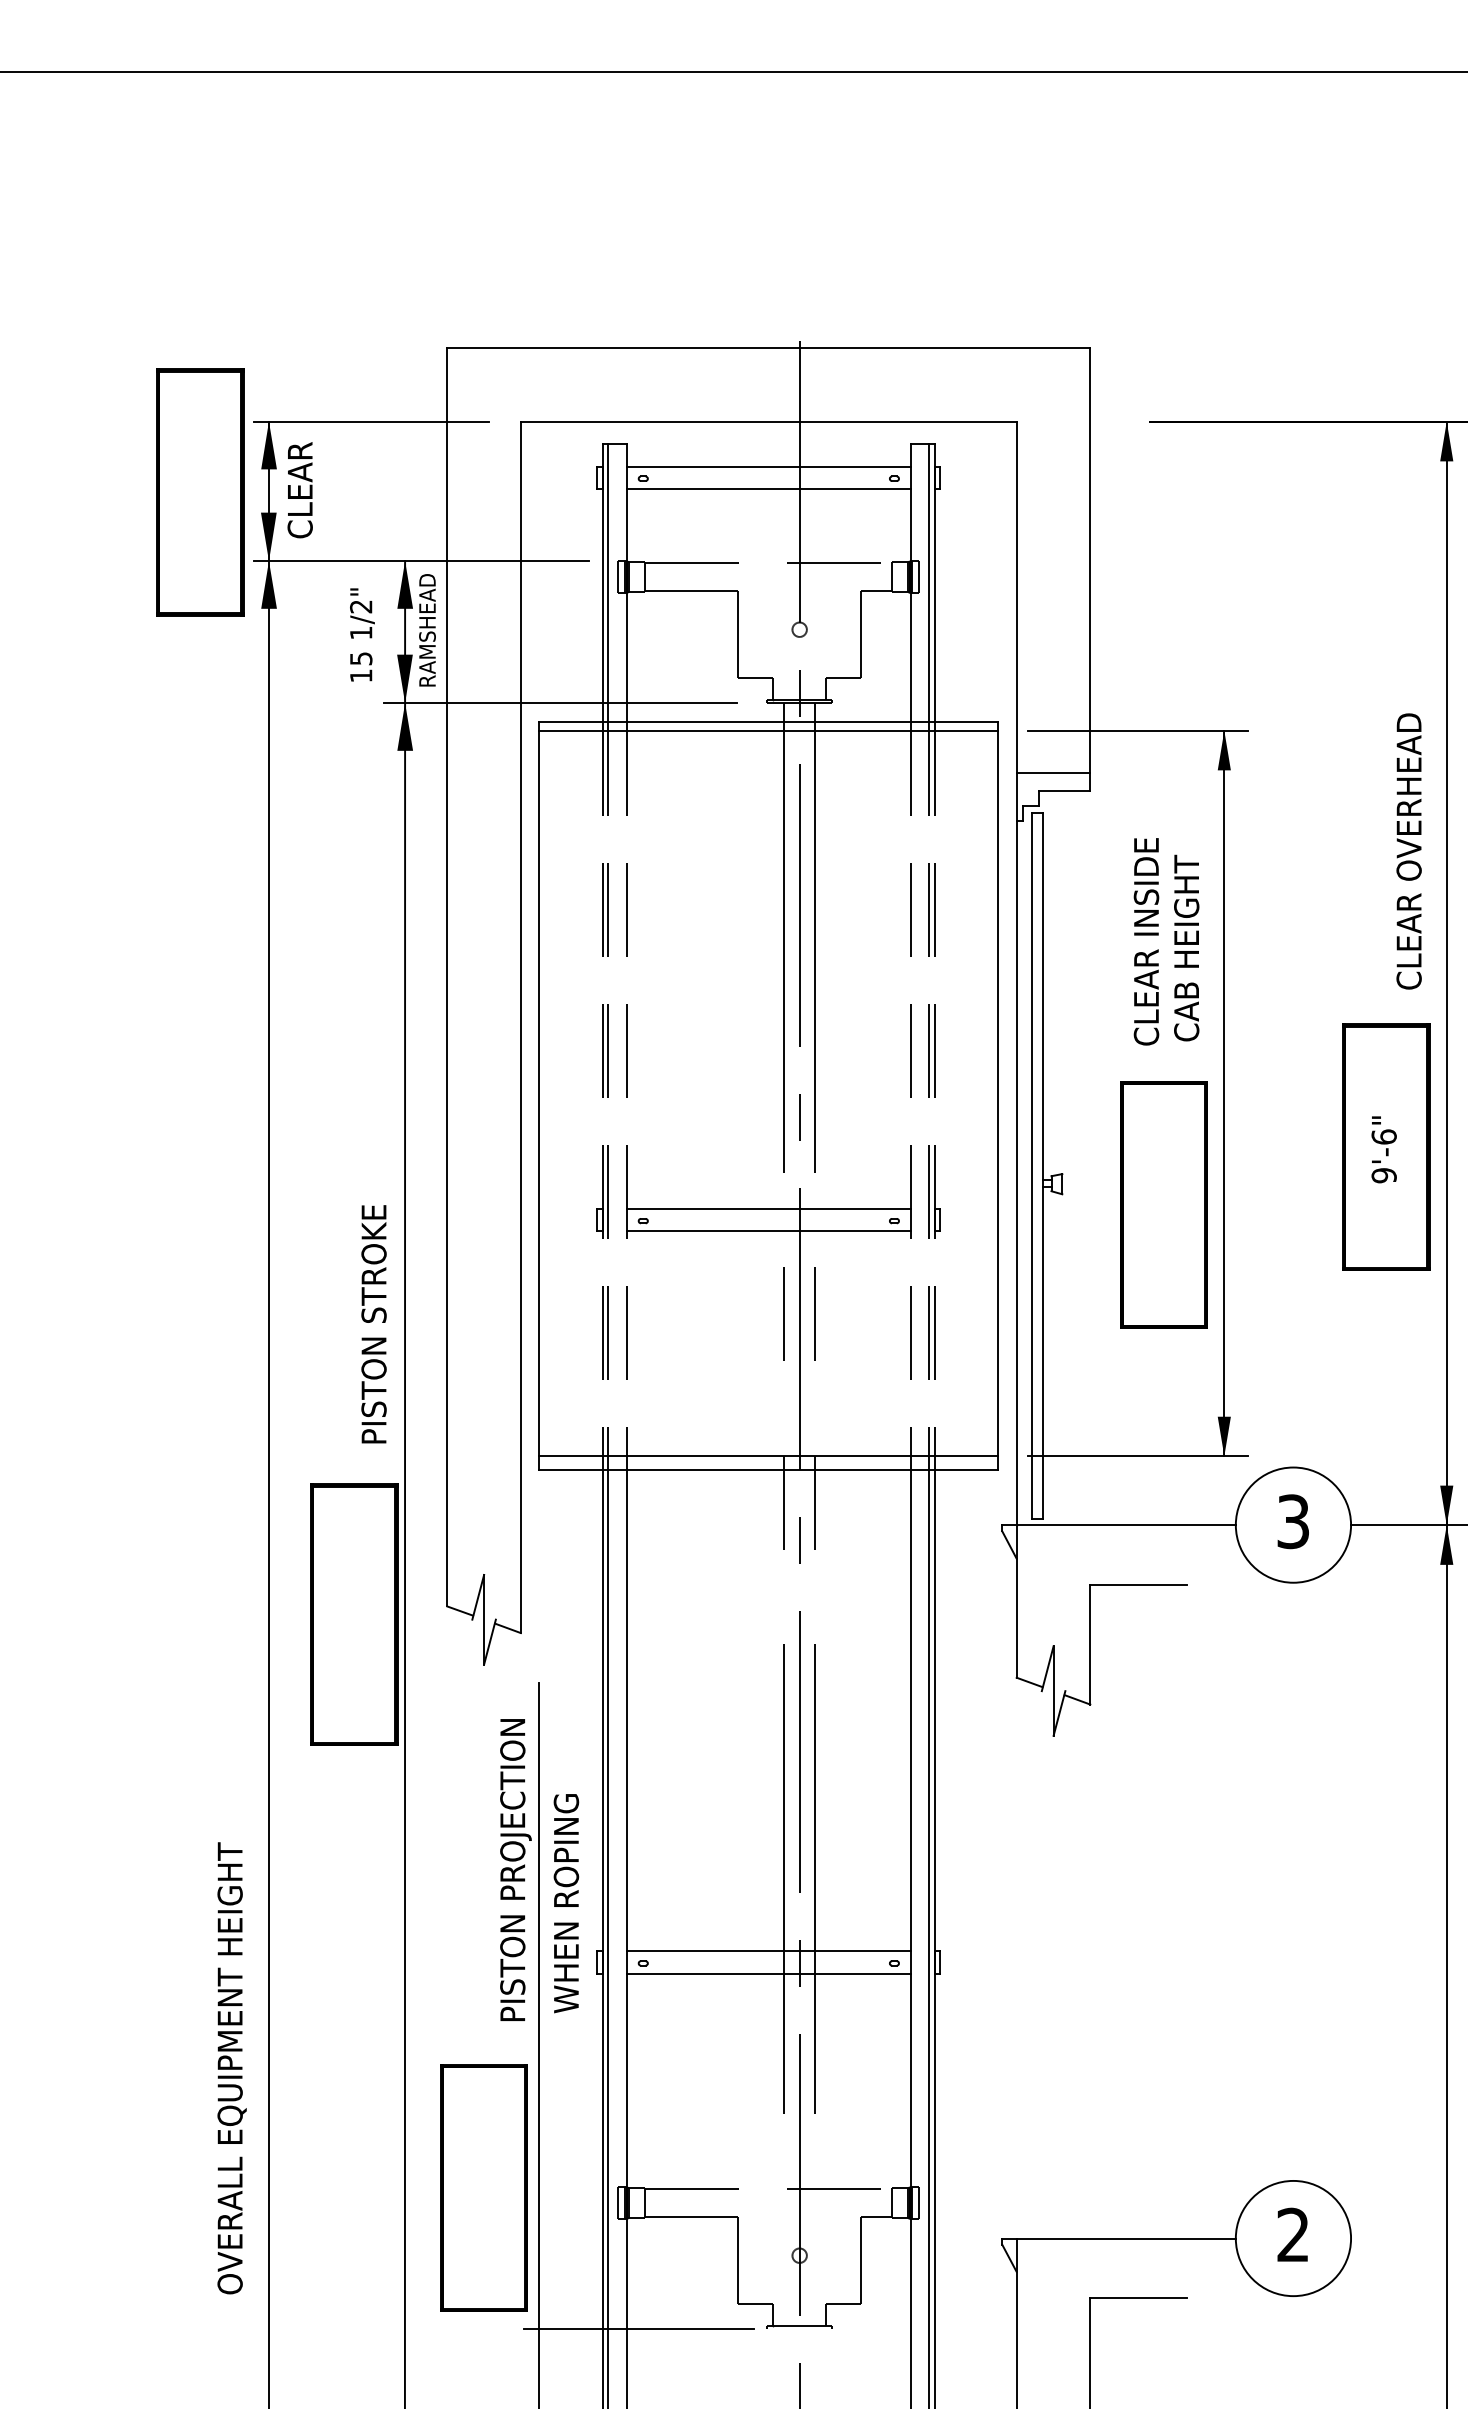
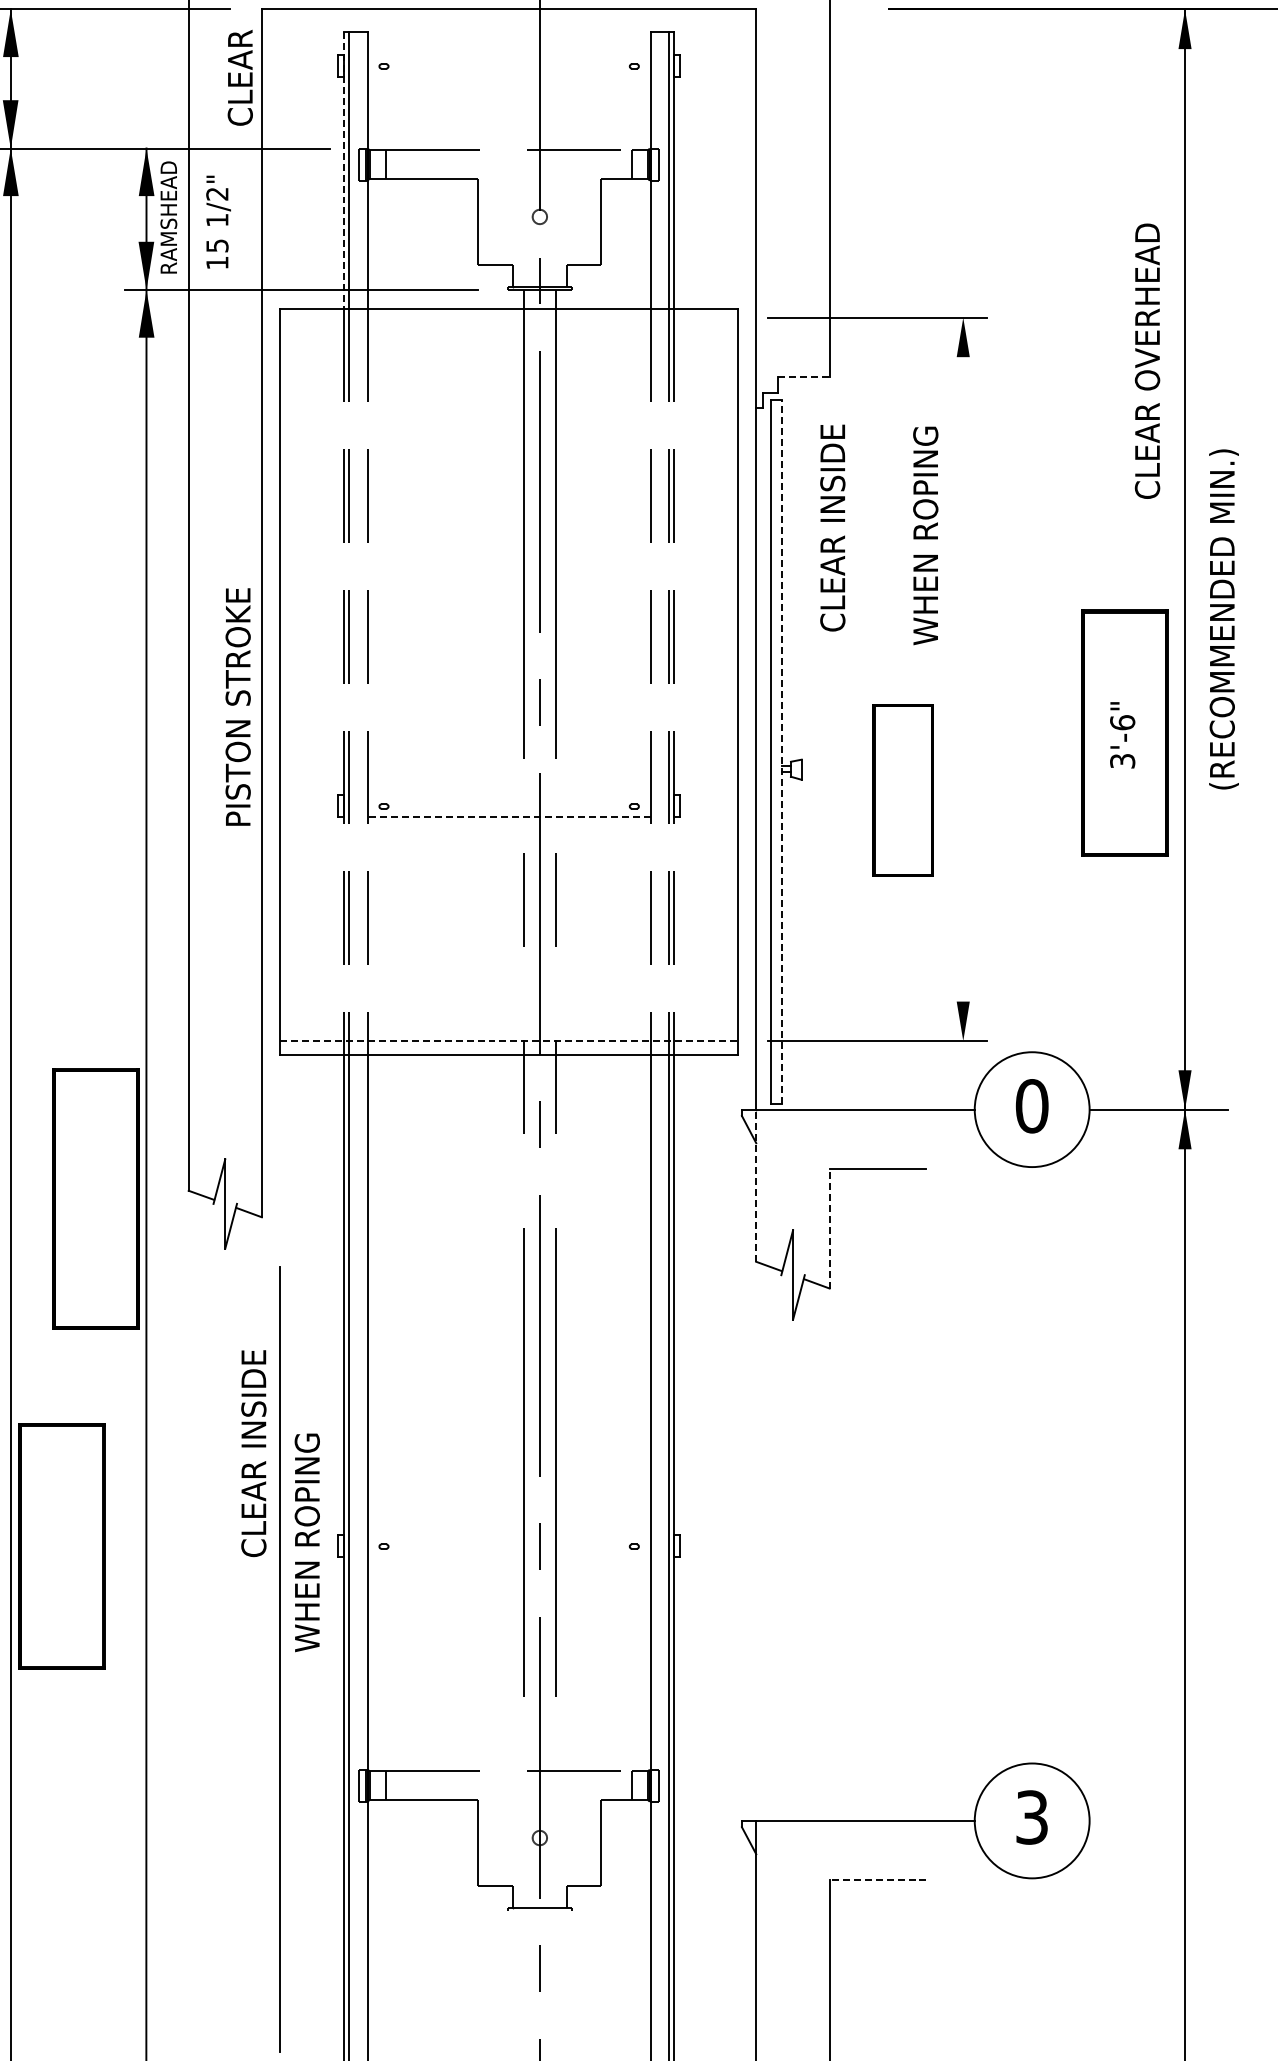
line: (768, 466) -> (508, 54), removed
line: (768, 488) -> (508, 76), removed
text: (299, 490) -> (239, 78), moved
line: (602, 582) -> (343, 169), solid -> dashed
text: (362, 634) -> (218, 221), moved
line: (768, 730) -> (508, 317), removed
line: (1053, 773) -> (792, 360), removed
line: (1064, 790) -> (803, 377), solid -> dashed
text: (1408, 851) -> (1146, 361), moved
text: (1146, 941) -> (832, 527), moved
text: (1186, 949) -> (925, 535), CAB HEIGHT -> WHEN ROPING
line: (1224, 1093) -> (963, 679), removed
line: (1042, 1165) -> (781, 751), solid -> dashed
text: (1383, 1175) -> (1121, 761), 9'-6" -> 3'-6"
part: (1163, 1204) -> (902, 789), size x0.7
line: (768, 1209) -> (508, 794), removed
line: (768, 1231) -> (508, 816), solid -> dashed
text: (373, 1324) -> (237, 707), moved
line: (768, 1456) -> (508, 1041), solid -> dashed
text: (1293, 1521) -> (1032, 1106), 3 -> 0
line: (1016, 1600) -> (756, 1184), solid -> dashed
line: (1090, 1644) -> (829, 1228), solid -> dashed
text: (515, 1870) -> (256, 1453), PISTON PROJECTION -> CLEAR INSIDE
text: (566, 1903) -> (307, 1542), moved
line: (768, 1951) -> (508, 1534), removed
line: (768, 1973) -> (508, 1556), removed
part: (483, 2187) -> (61, 1545), moved
text: (1292, 2234) -> (1031, 1816), 2 -> 3
line: (1138, 2298) -> (877, 1880), solid -> dashed
line: (638, 2329) -> (379, 1911), removed

